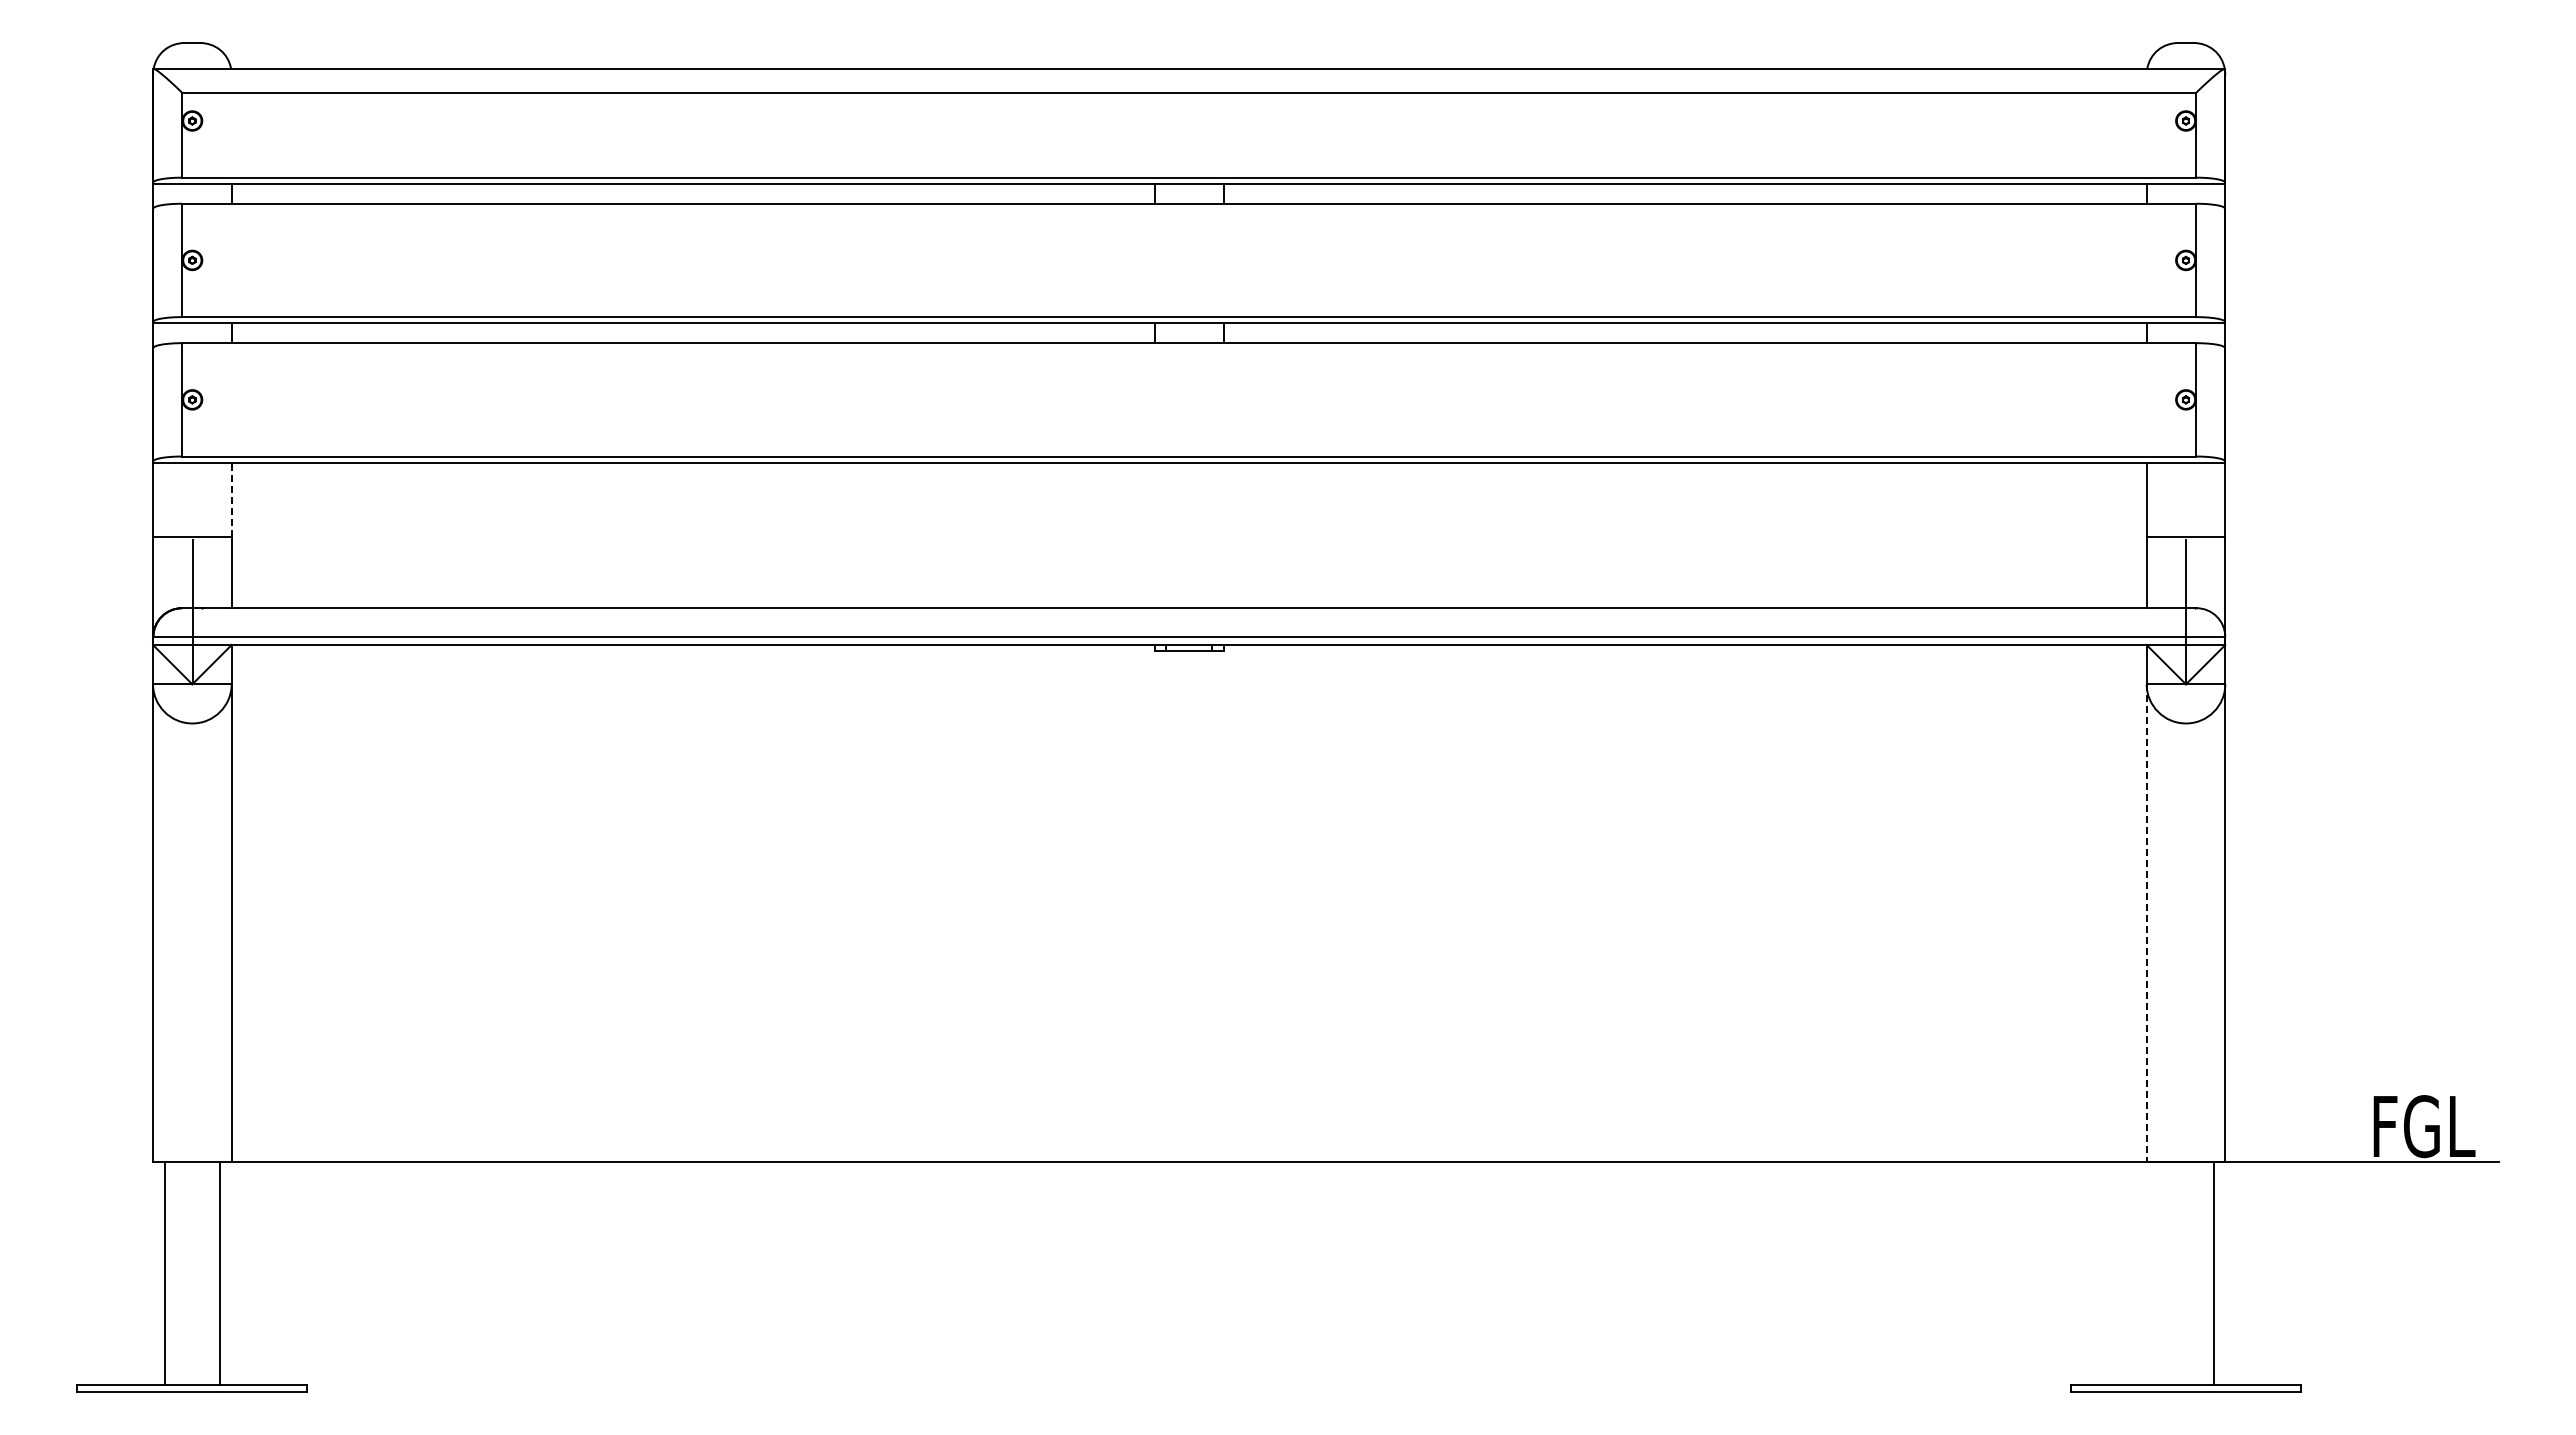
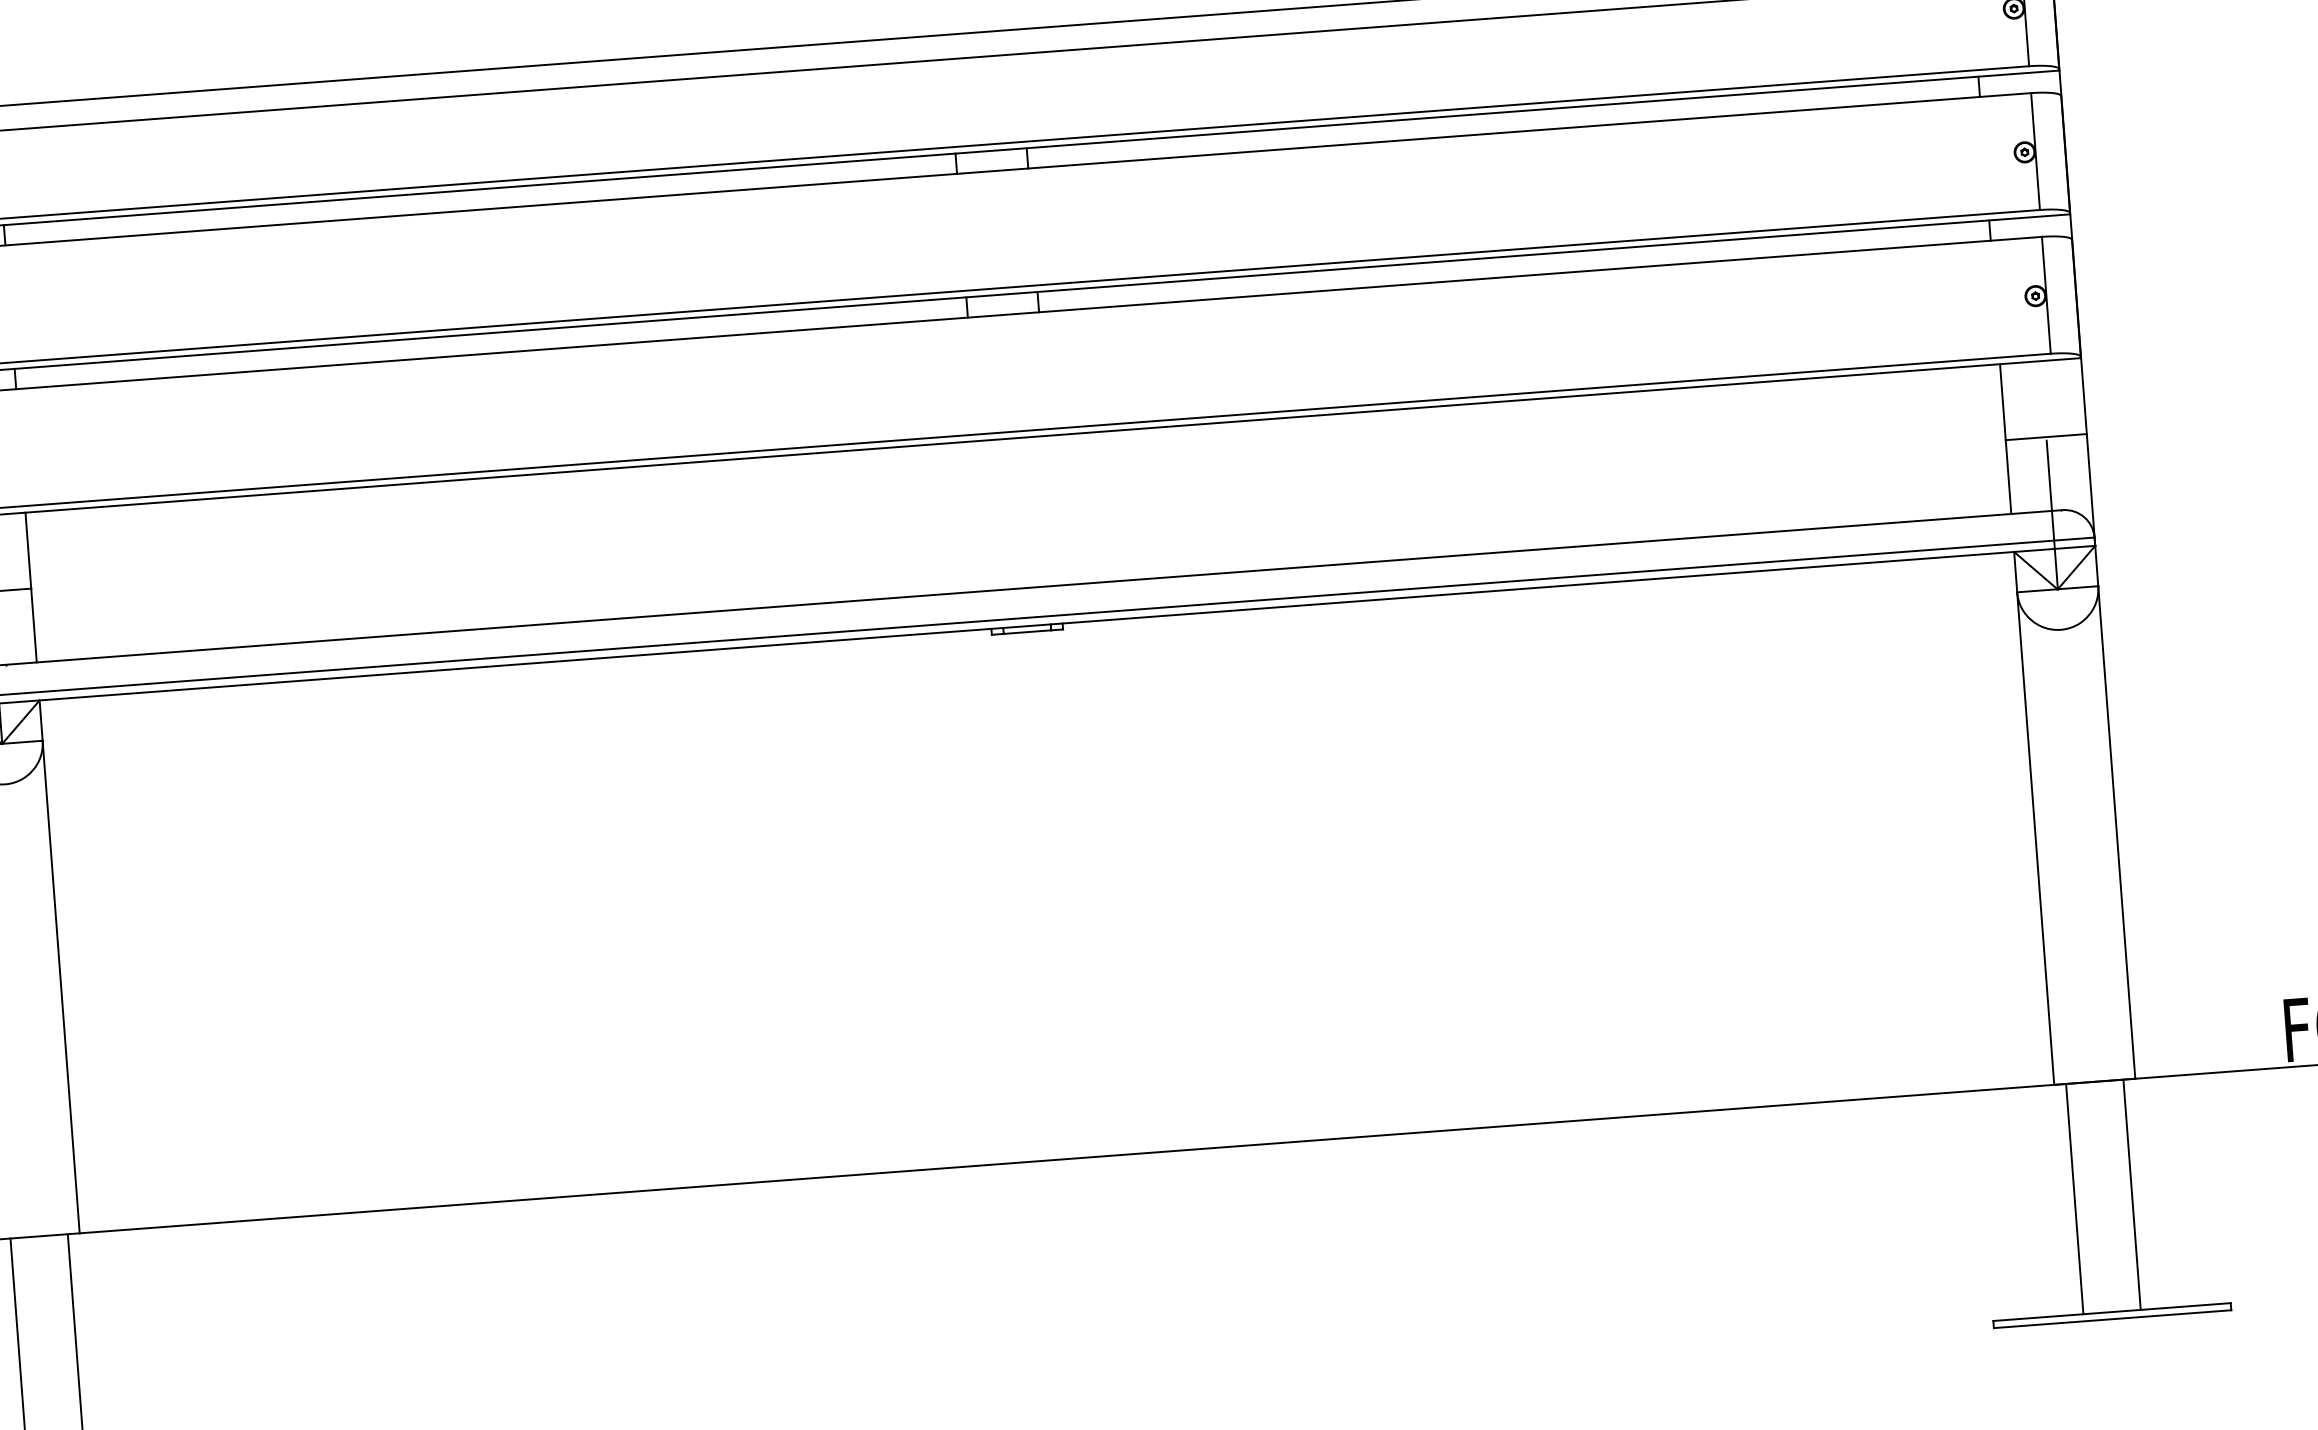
line: (231, 499) -> (28, 550), dashed -> solid
line: (2146, 923) -> (2035, 839), dashed -> solid
line: (2158, 1273) -> (2075, 1199), added

